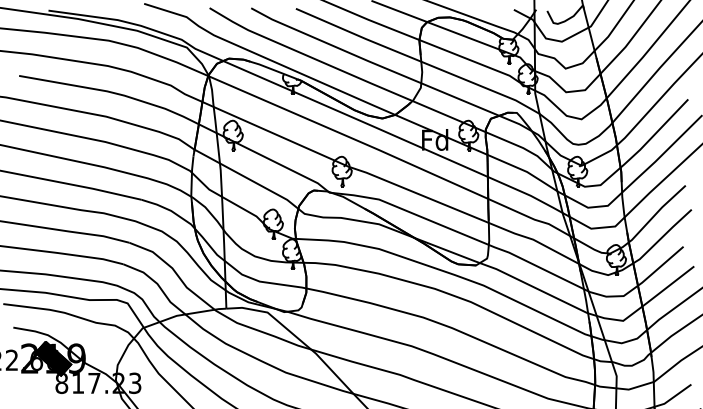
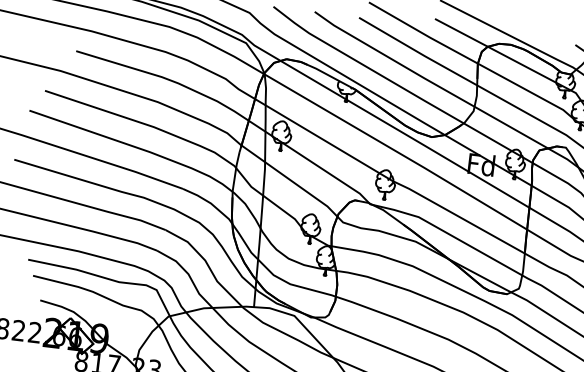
fill: (53, 358) -> (76, 335), removed

